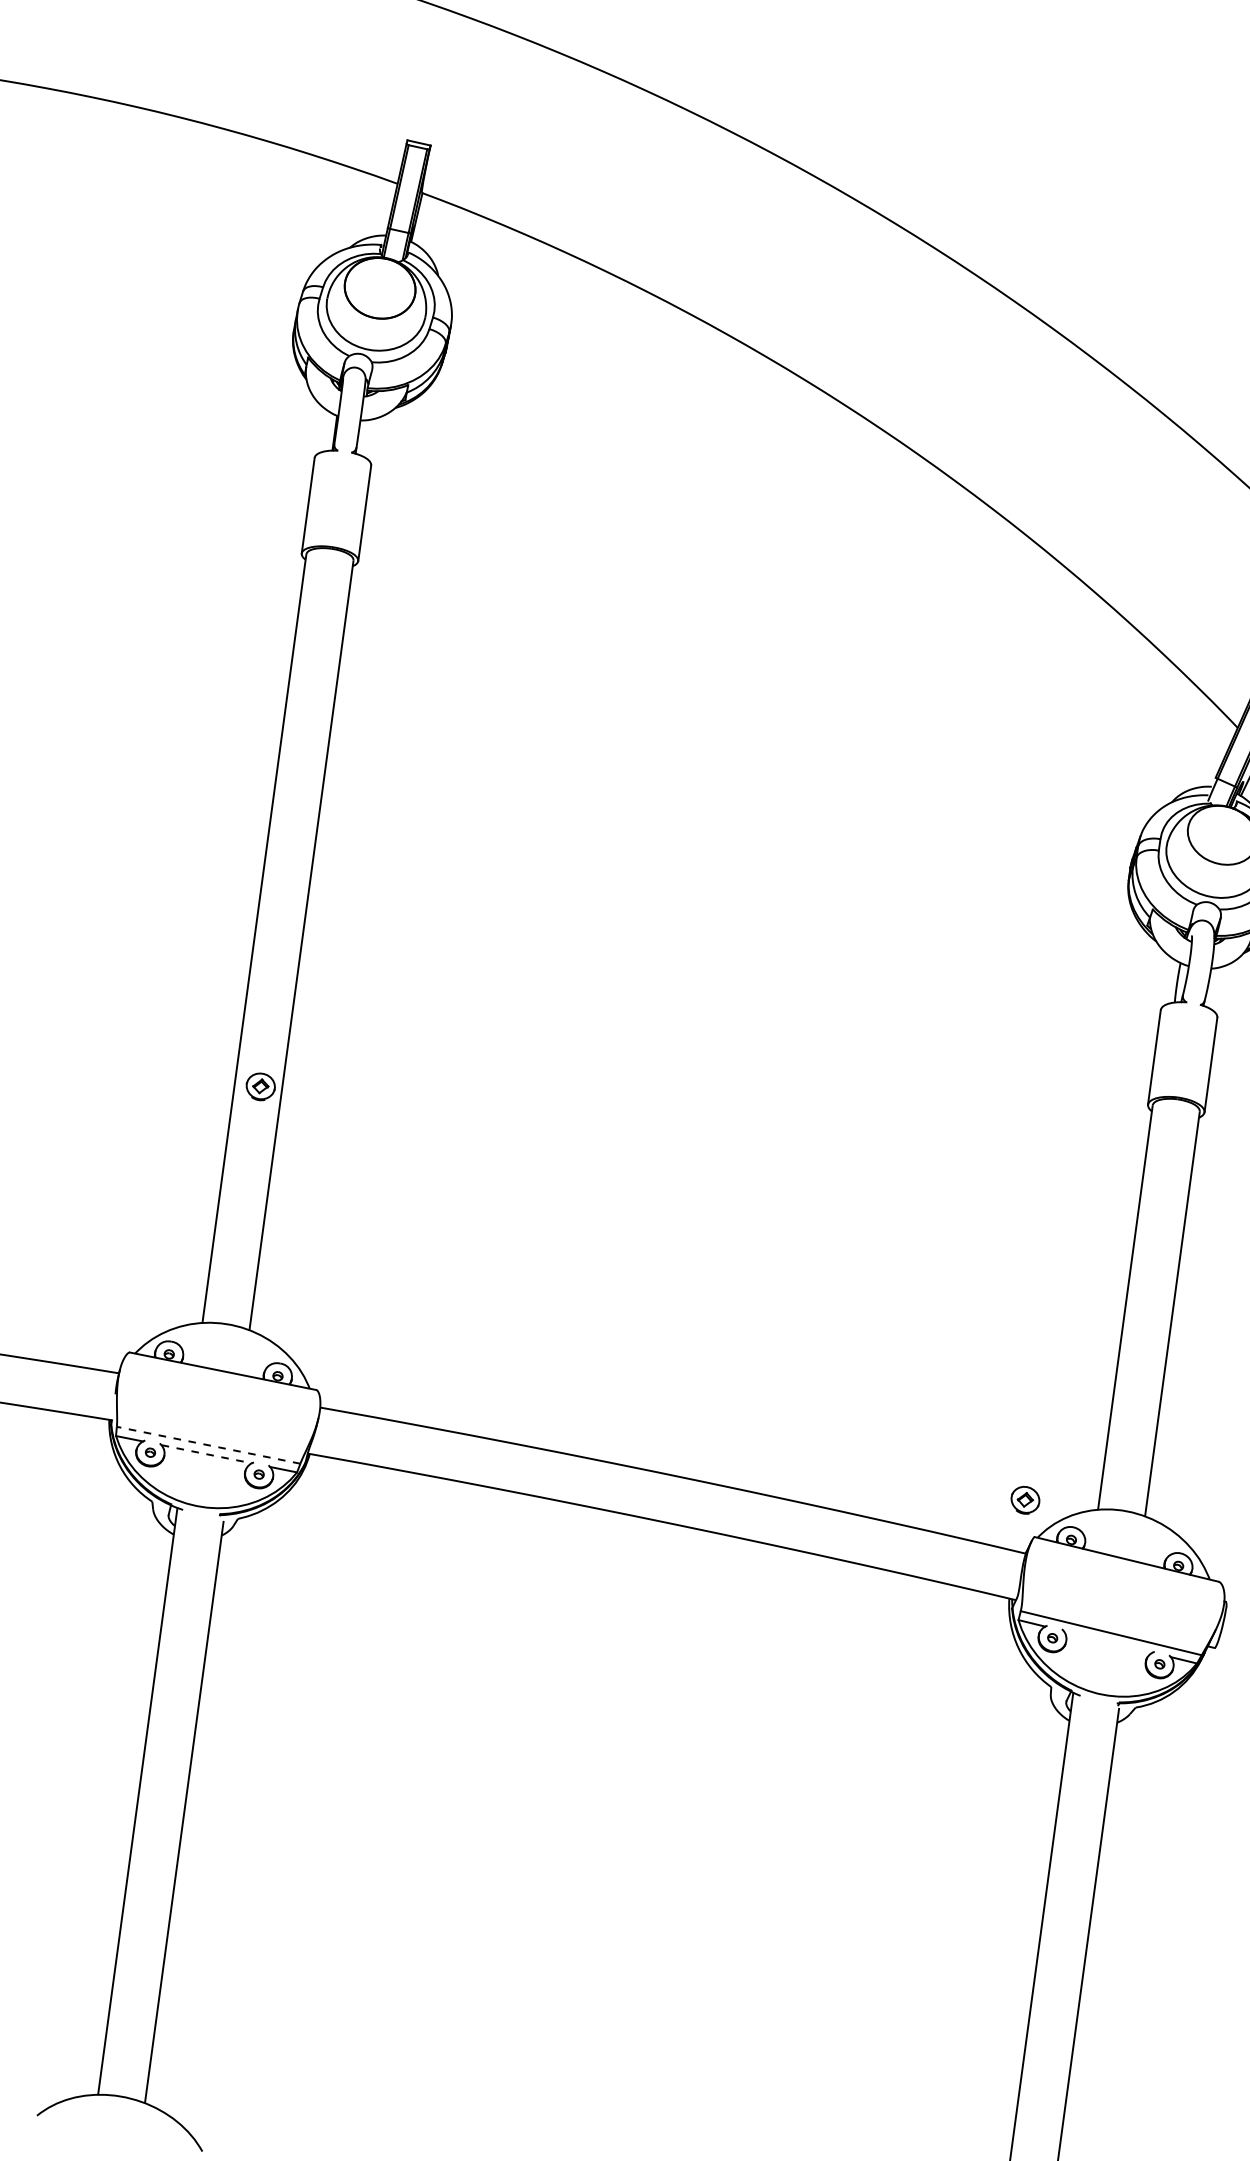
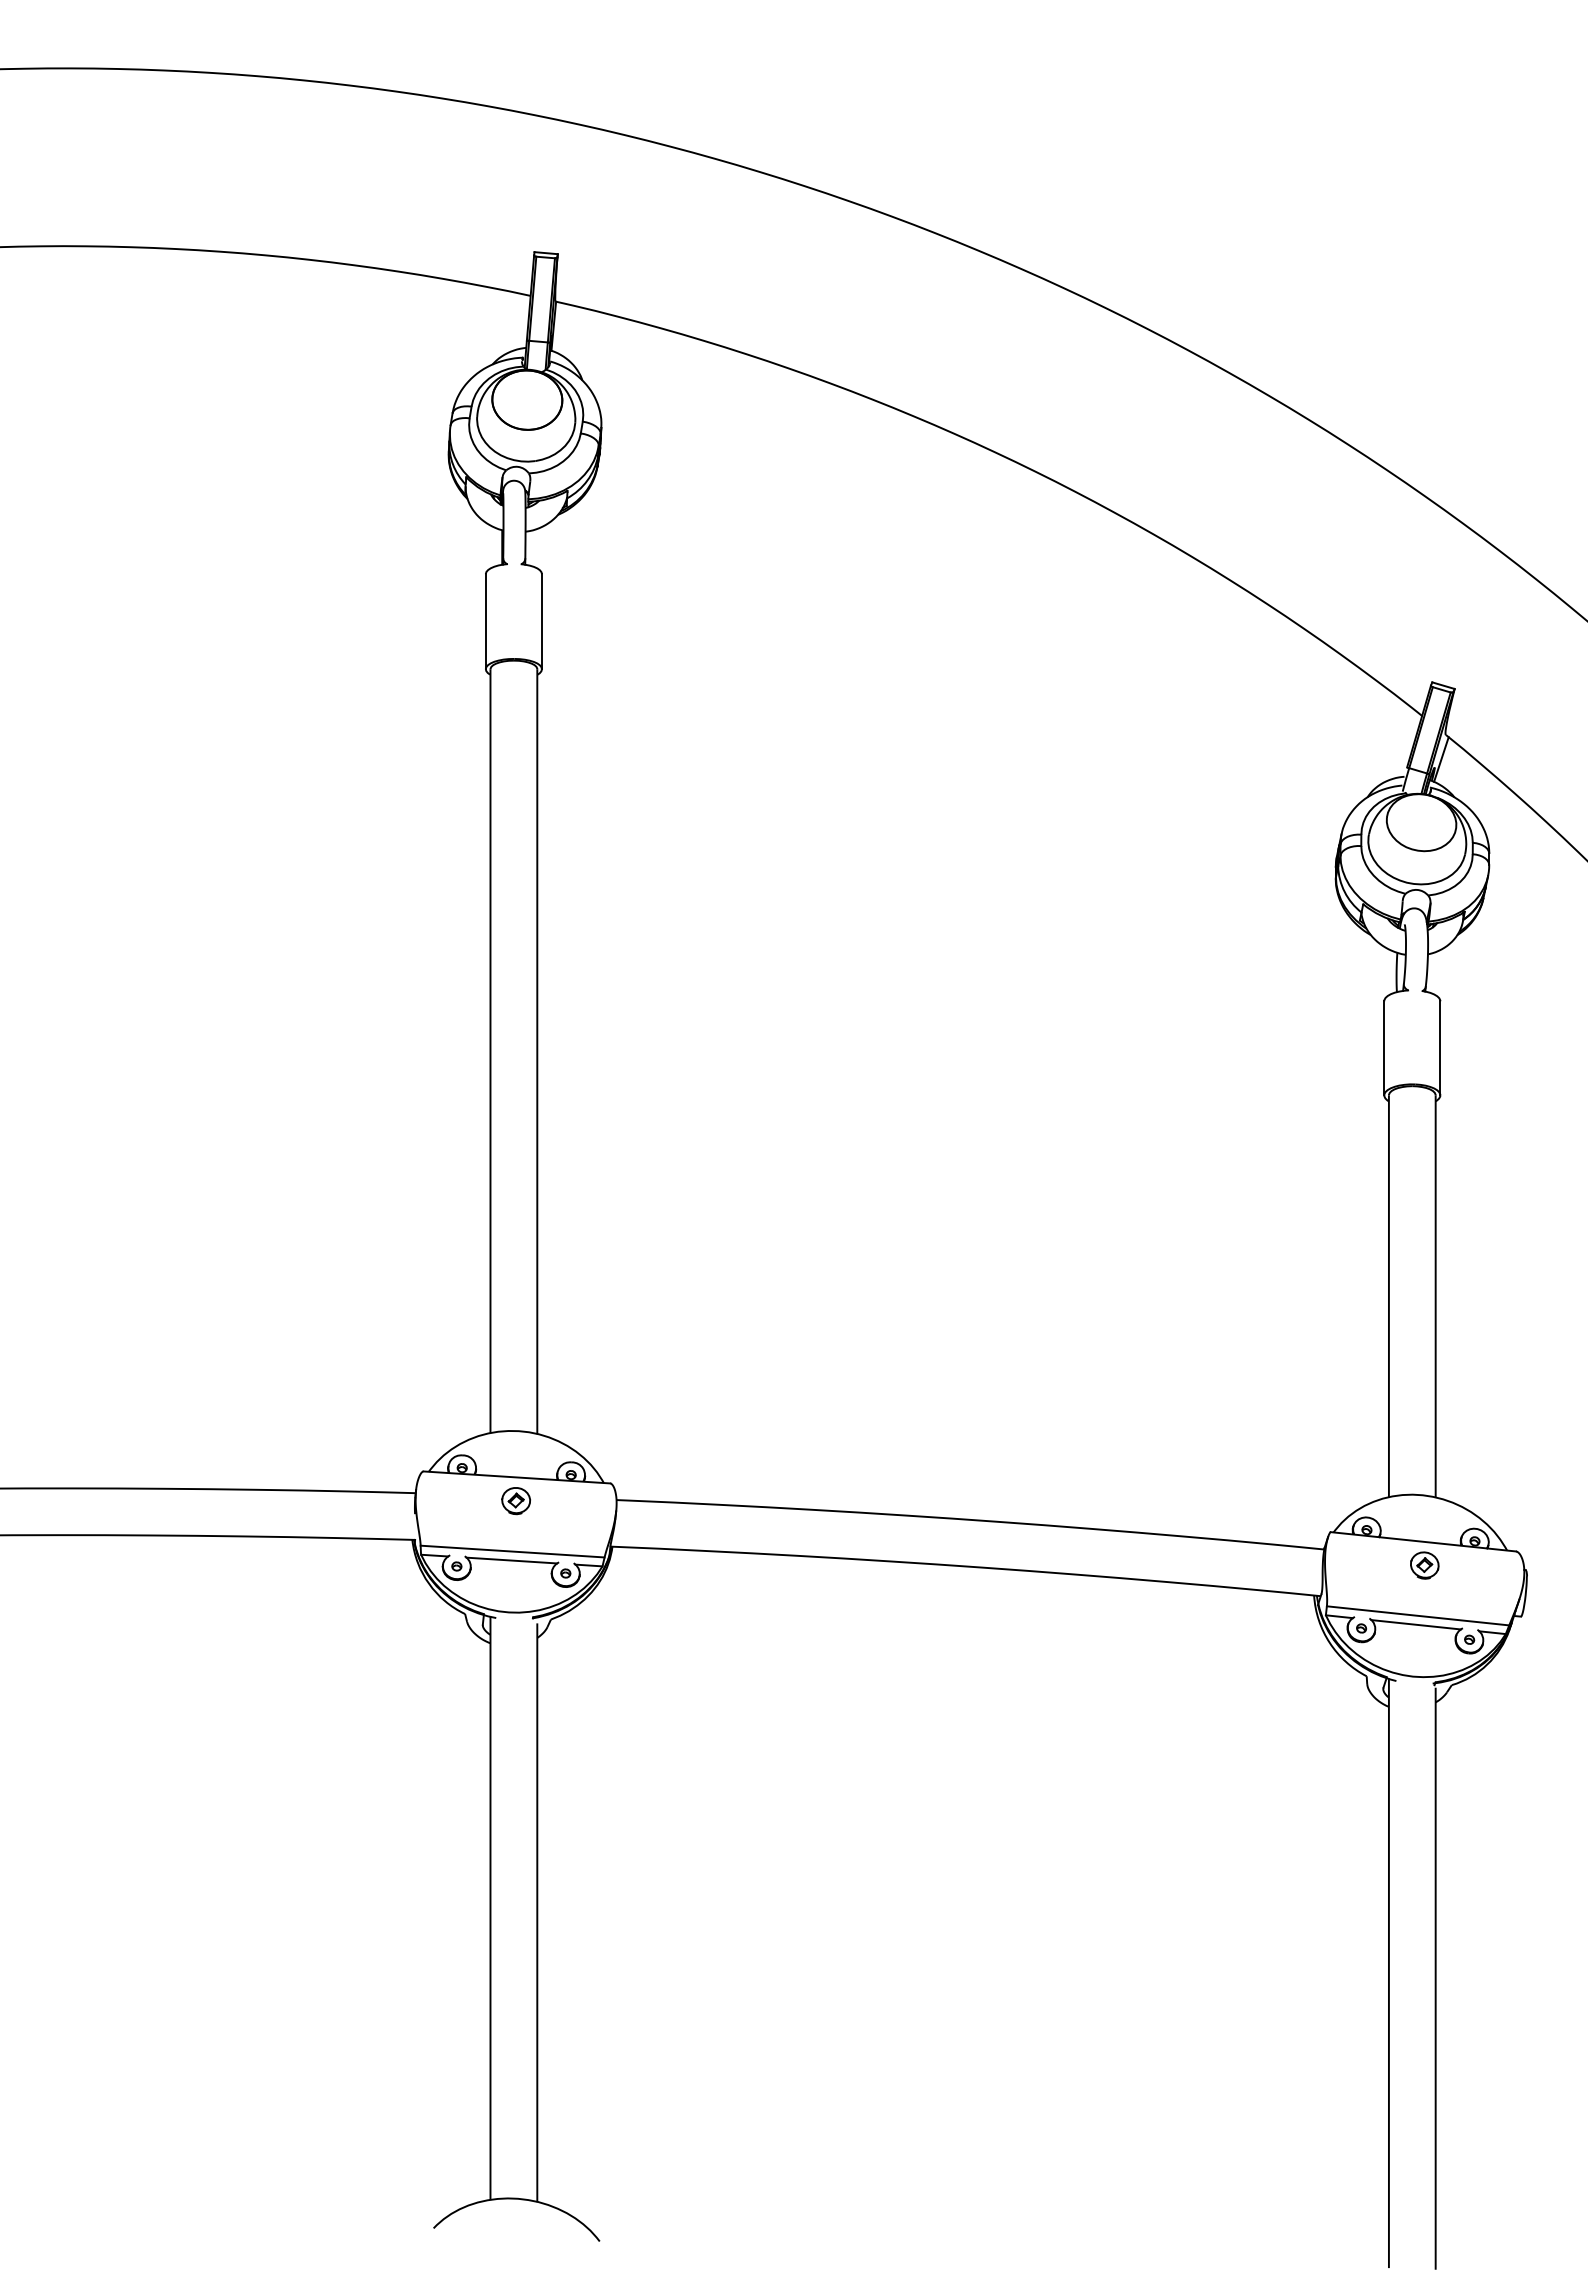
part: (259, 1087) -> (515, 1501), moved
line: (208, 1445) -> (512, 1551), dashed -> solid
line: (207, 1454) -> (512, 1560), dashed -> solid
part: (1025, 1500) -> (1424, 1565), moved
line: (1107, 1641) -> (1415, 1624), added

